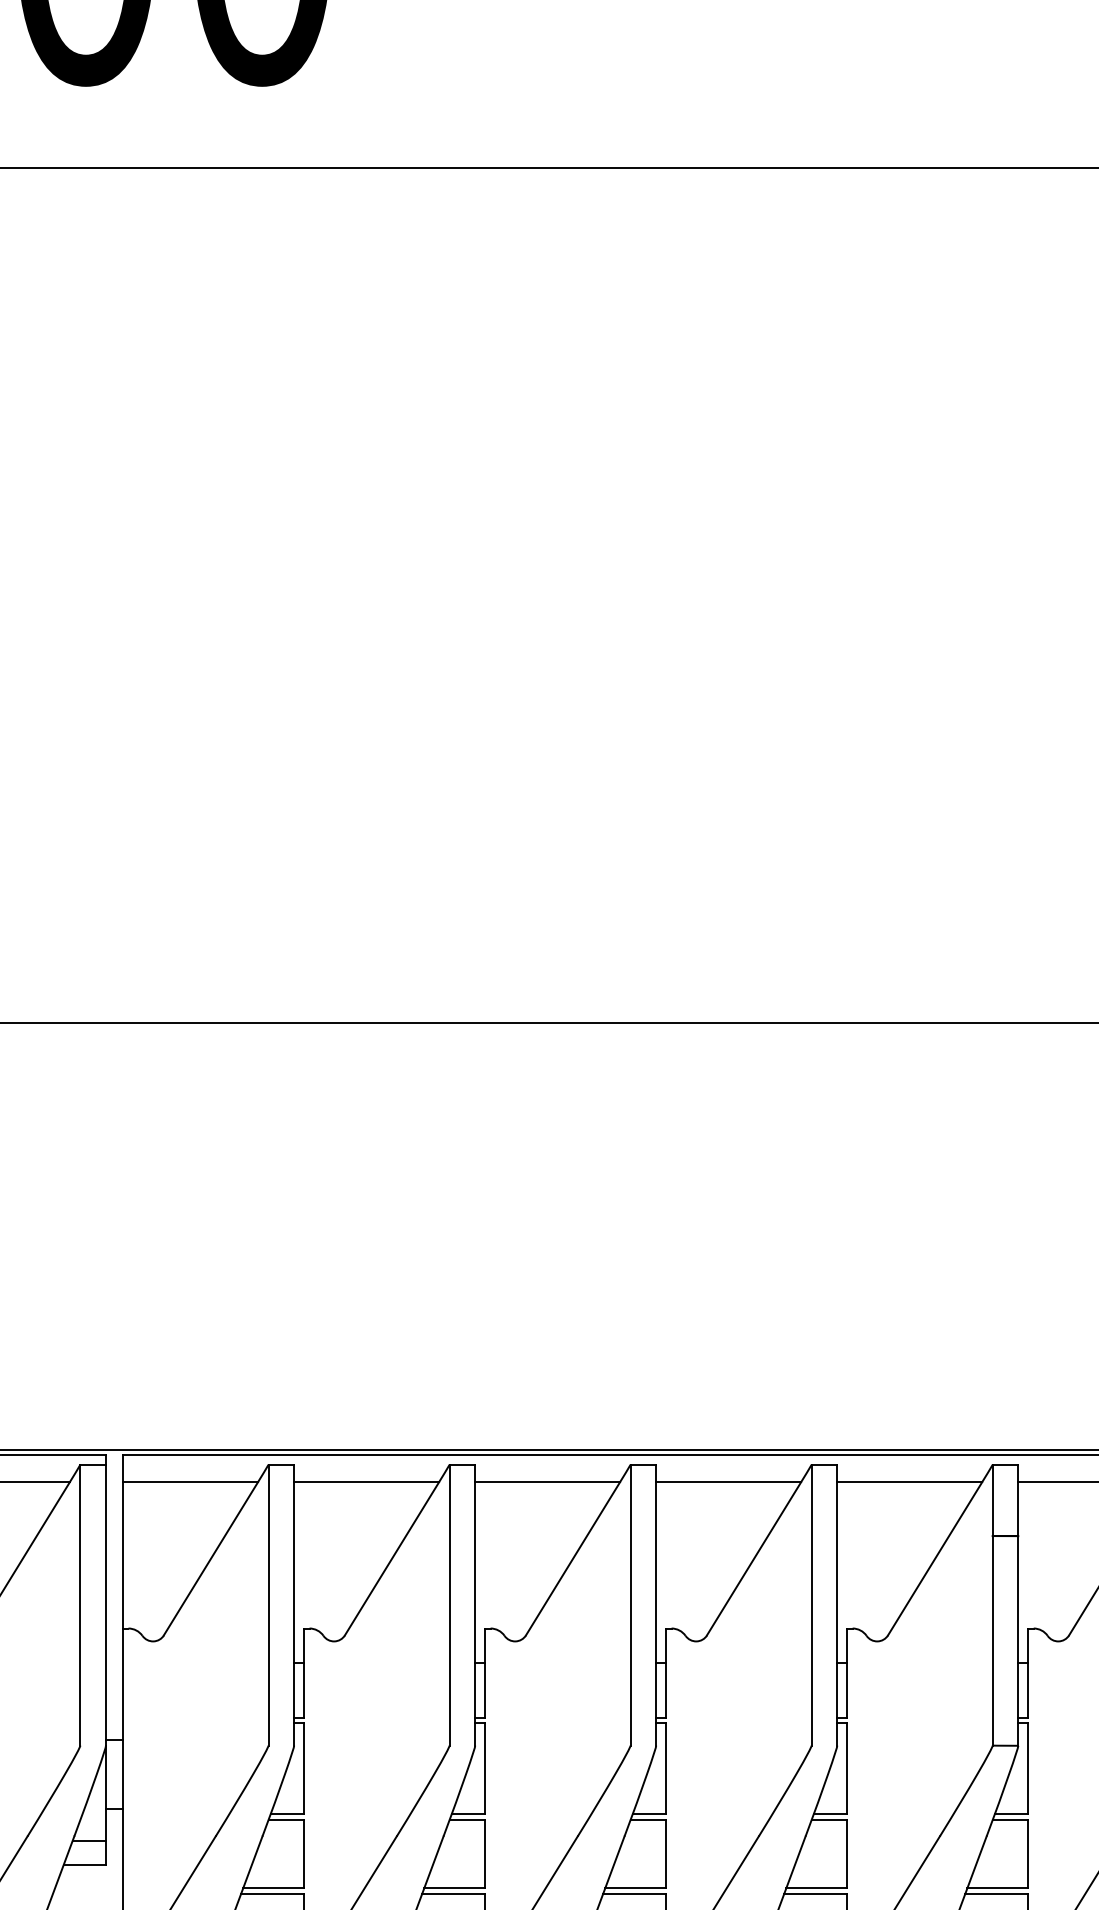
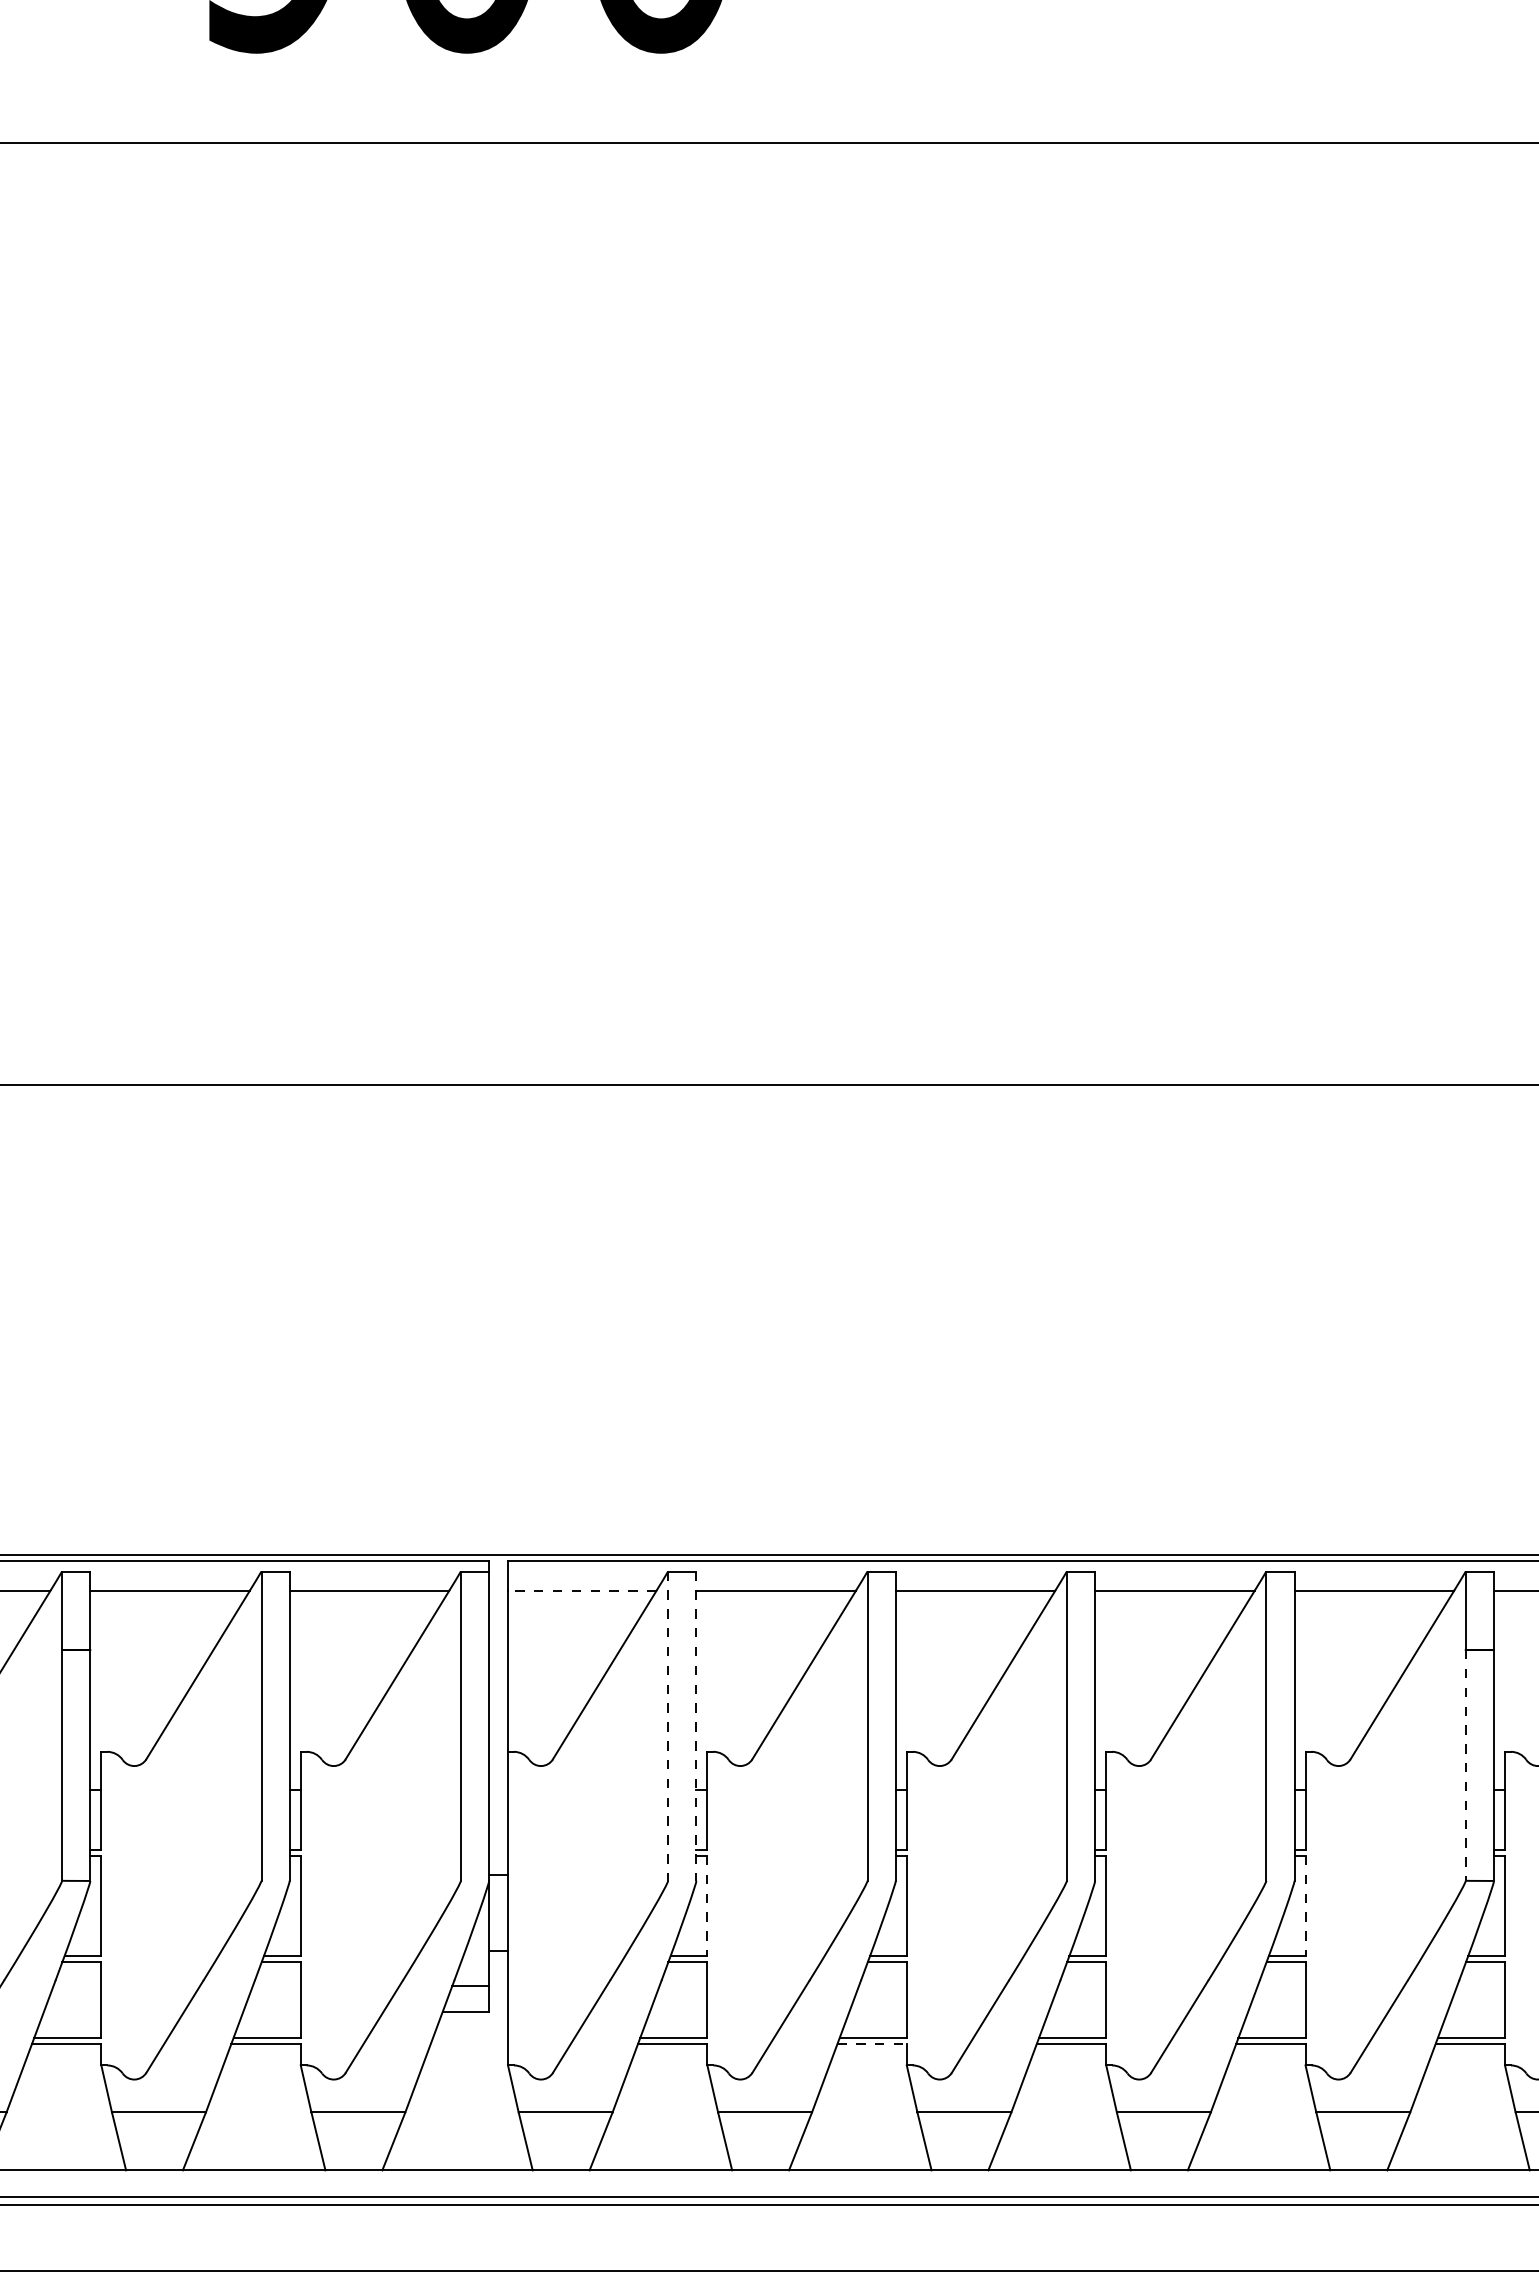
line: (189, 1482) -> (581, 1590), solid -> dashed
line: (268, 1605) -> (668, 1726), solid -> dashed
line: (294, 1605) -> (696, 1726), solid -> dashed
line: (992, 1640) -> (1465, 1765), solid -> dashed
line: (304, 1768) -> (707, 1906), solid -> dashed
line: (847, 1768) -> (1305, 1906), solid -> dashed
line: (454, 1894) -> (872, 2044), solid -> dashed

